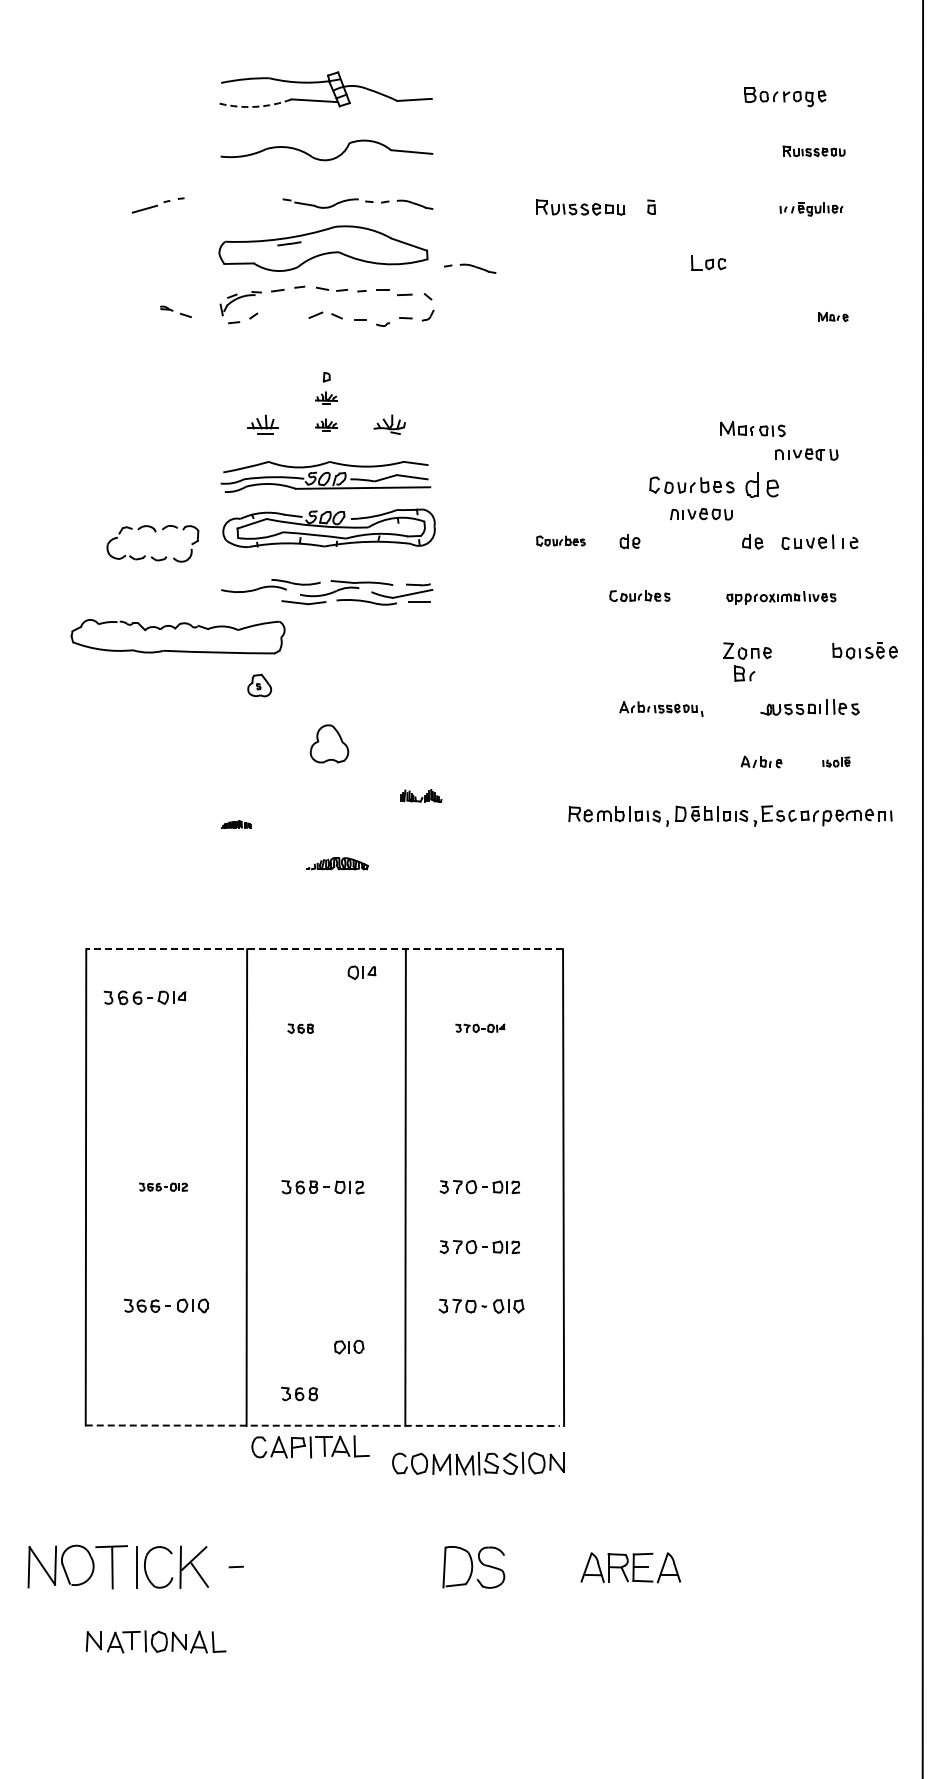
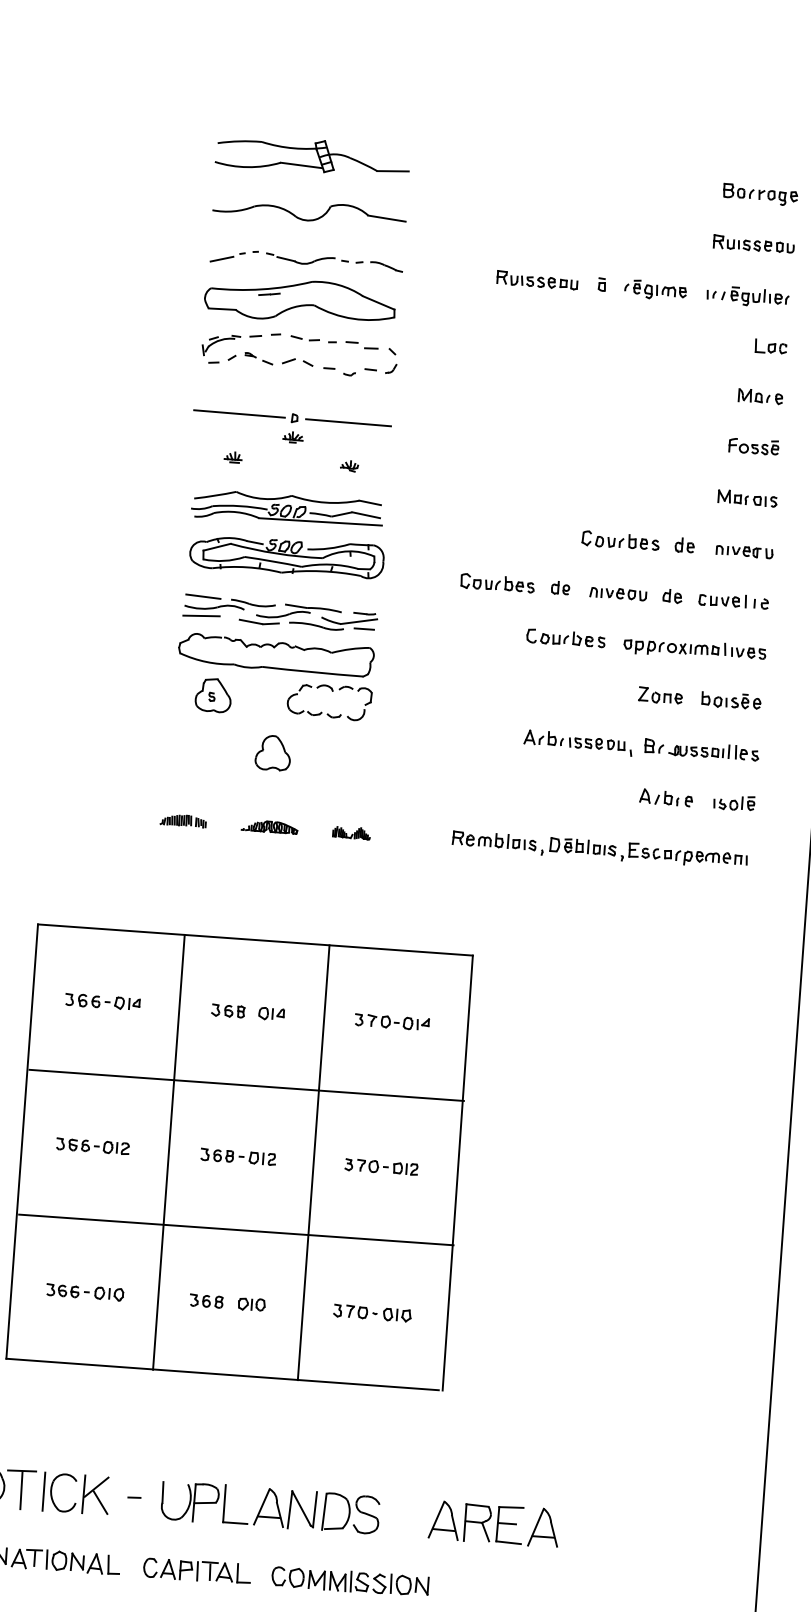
part: (785, 97) -> (760, 195), moved
arc: (255, 106) -> (247, 166), dashed -> solid
part: (813, 151) -> (753, 244), size x1.43
part: (157, 205) -> (233, 256), moved
part: (710, 209) -> (655, 290), added
part: (811, 209) -> (747, 297), size x1.43
part: (708, 262) -> (770, 346), moved
part: (470, 268) -> (432, 328), removed
part: (175, 311) -> (258, 358), moved
part: (833, 316) -> (760, 396), size x1.67
part: (829, 371) -> (753, 446), added
line: (265, 376) -> (238, 413), added
line: (385, 377) -> (348, 422), added
part: (262, 424) -> (233, 457), size x0.62
part: (326, 424) -> (291, 461), removed
part: (390, 424) -> (349, 465), size x0.62
part: (752, 429) -> (747, 498), moved
part: (806, 454) -> (744, 551), moved
part: (761, 485) -> (684, 545), size x0.62
part: (701, 514) -> (618, 594), moved
part: (155, 532) -> (332, 691), moved
part: (560, 540) -> (497, 582), size x1.67
line: (240, 578) -> (202, 596), added
part: (639, 596) -> (565, 638), size x1.43
part: (781, 597) -> (695, 649), size x1.43
line: (240, 599) -> (201, 615), added
part: (175, 629) -> (274, 648), moved
part: (864, 650) -> (730, 700), moved
part: (744, 673) -> (654, 746), moved
part: (259, 685) -> (213, 695), size x1.67
part: (661, 708) -> (578, 742), size x1.43
part: (761, 761) -> (666, 797), size x1.43
part: (836, 761) -> (734, 802), size x1.67
part: (421, 795) -> (351, 832), moved
part: (730, 815) -> (600, 849), moved
part: (236, 824) -> (183, 820), size x1.67
part: (337, 863) -> (269, 826), moved
line: (324, 949) -> (255, 940), dashed -> solid
part: (361, 972) -> (271, 1013), moved
part: (144, 997) -> (102, 1001), moved
part: (300, 1028) -> (228, 1010), size x1.43
part: (480, 1028) -> (392, 1022), size x1.67
line: (326, 1108) -> (246, 1085), added
part: (163, 1187) -> (92, 1146), size x1.67
part: (479, 1247) -> (377, 1222), removed
line: (326, 1266) -> (236, 1229), added
part: (166, 1305) -> (85, 1292), moved
part: (481, 1305) -> (372, 1312), moved
part: (299, 1393) -> (206, 1300), moved
line: (323, 1425) -> (223, 1374), dashed -> solid
part: (310, 1446) -> (197, 1570), moved
part: (478, 1463) -> (350, 1581), moved
part: (335, 1567) -> (224, 1504), added
part: (630, 1567) -> (493, 1523), size x1.43

